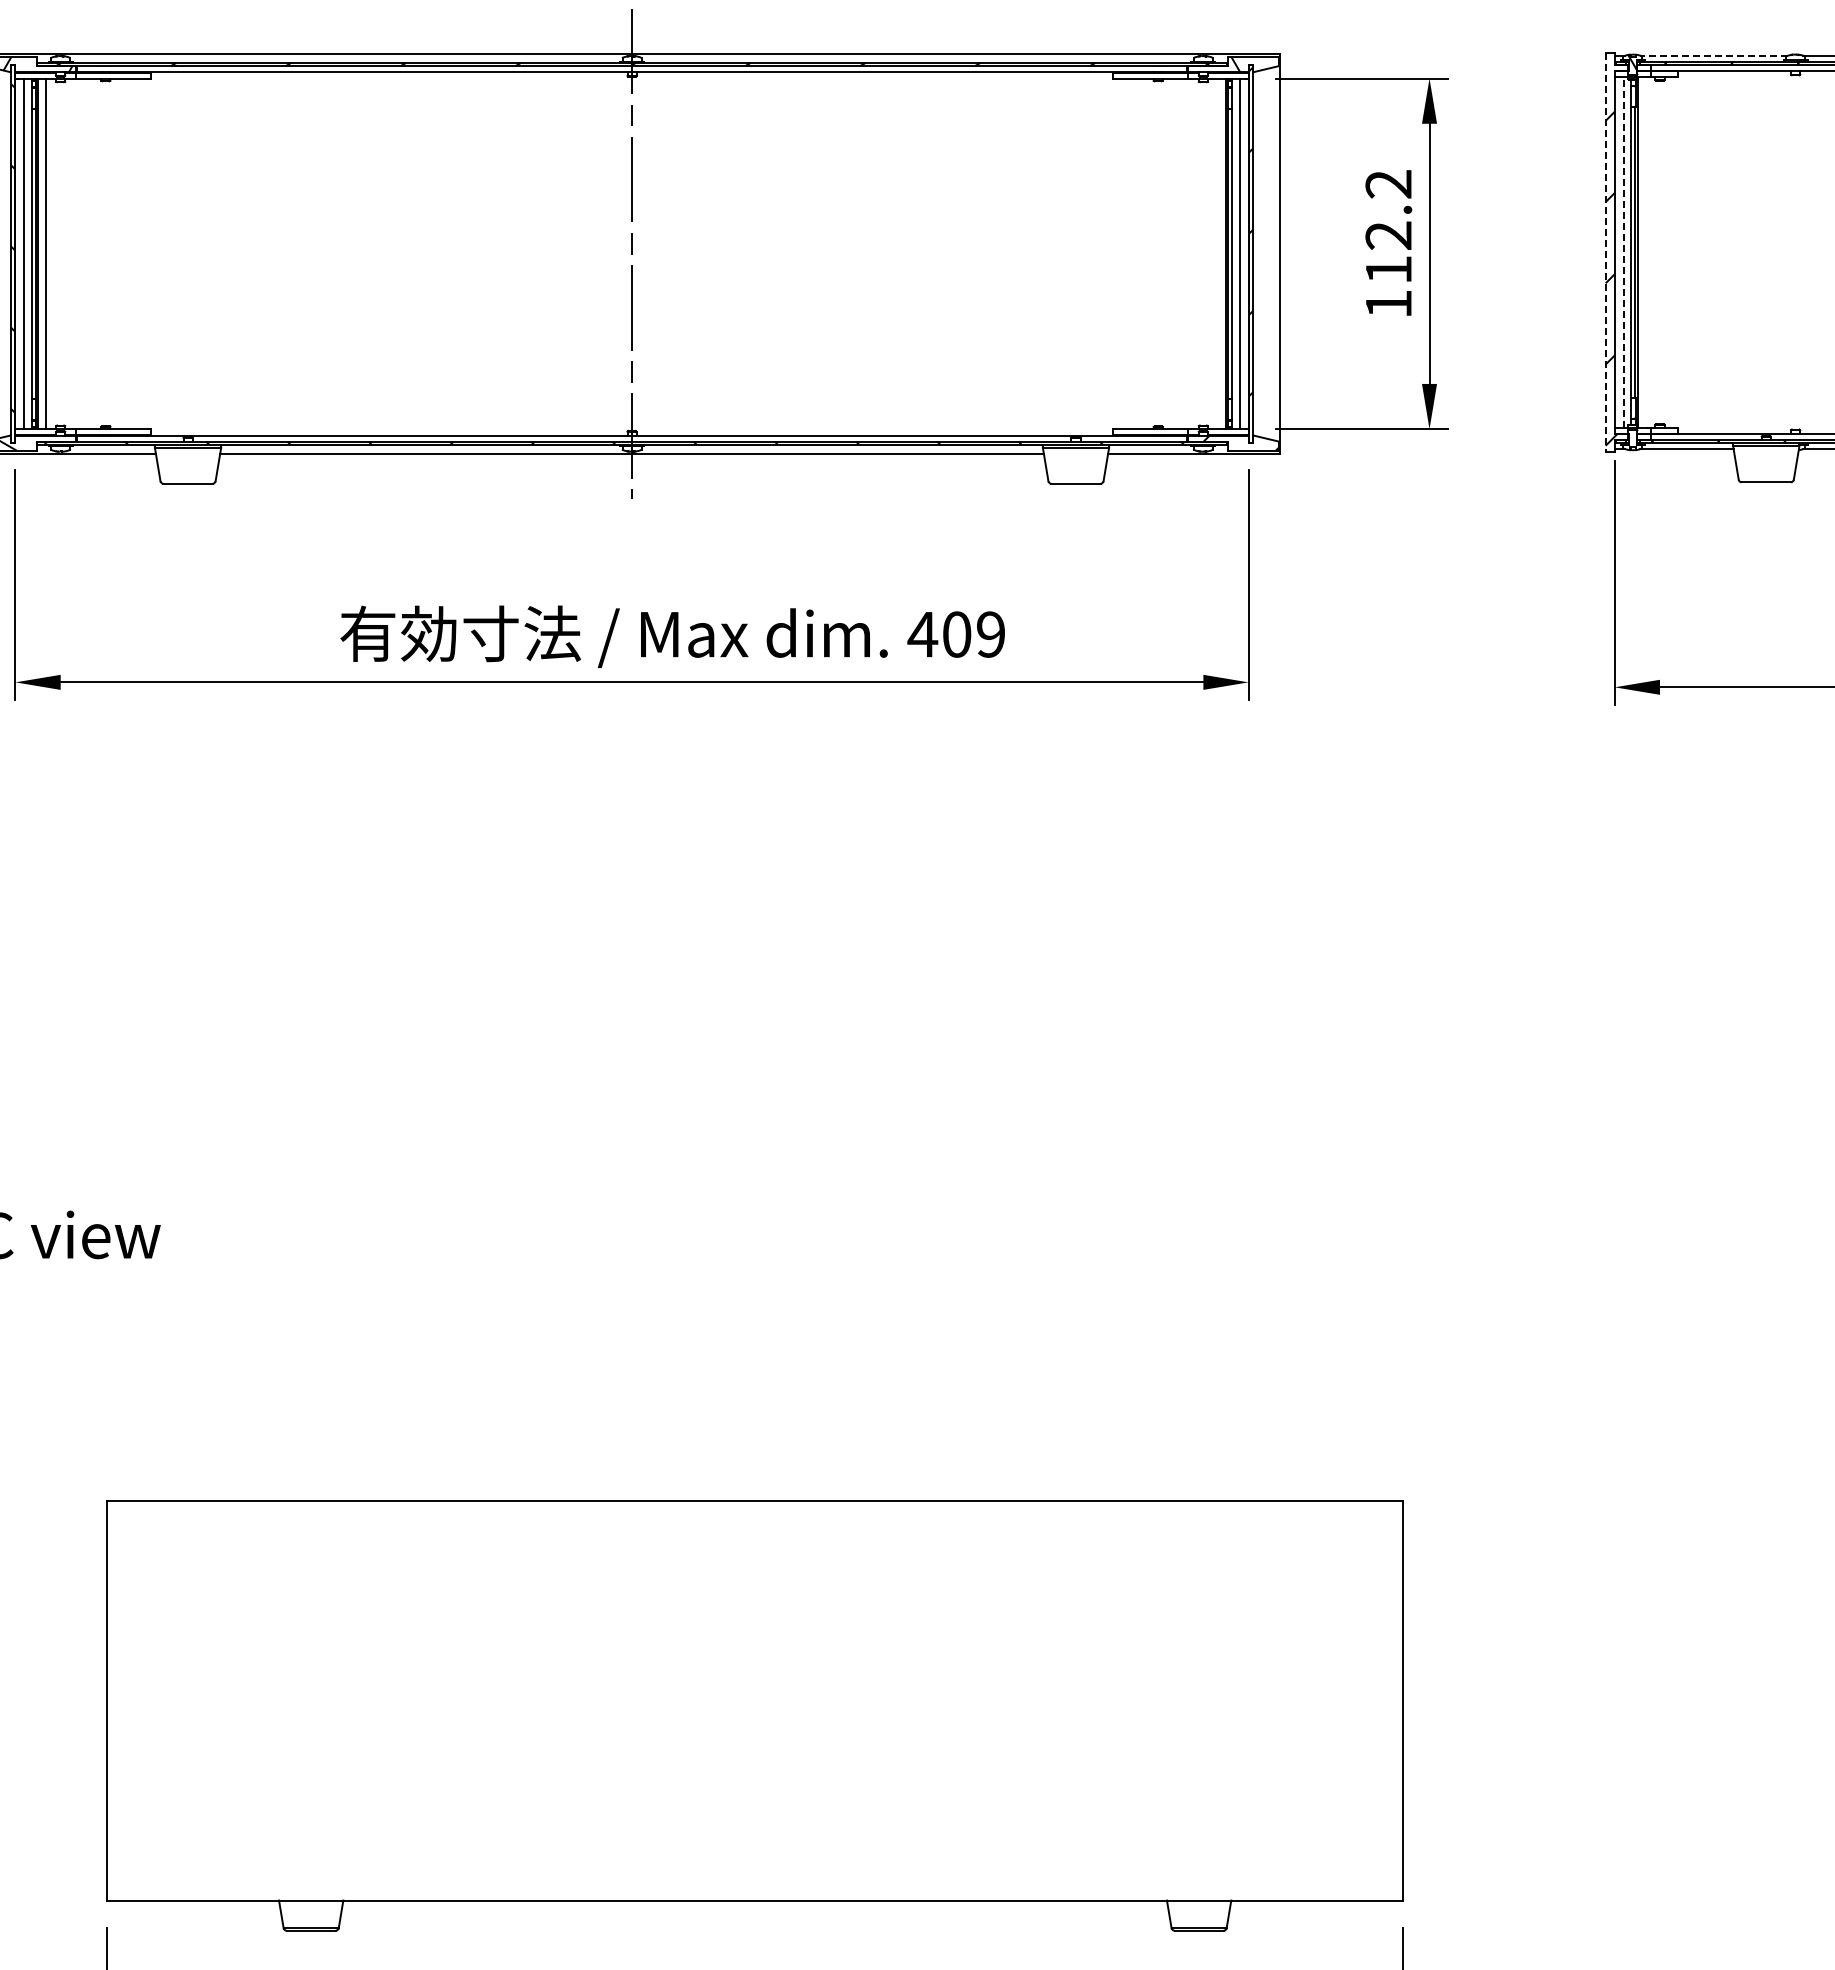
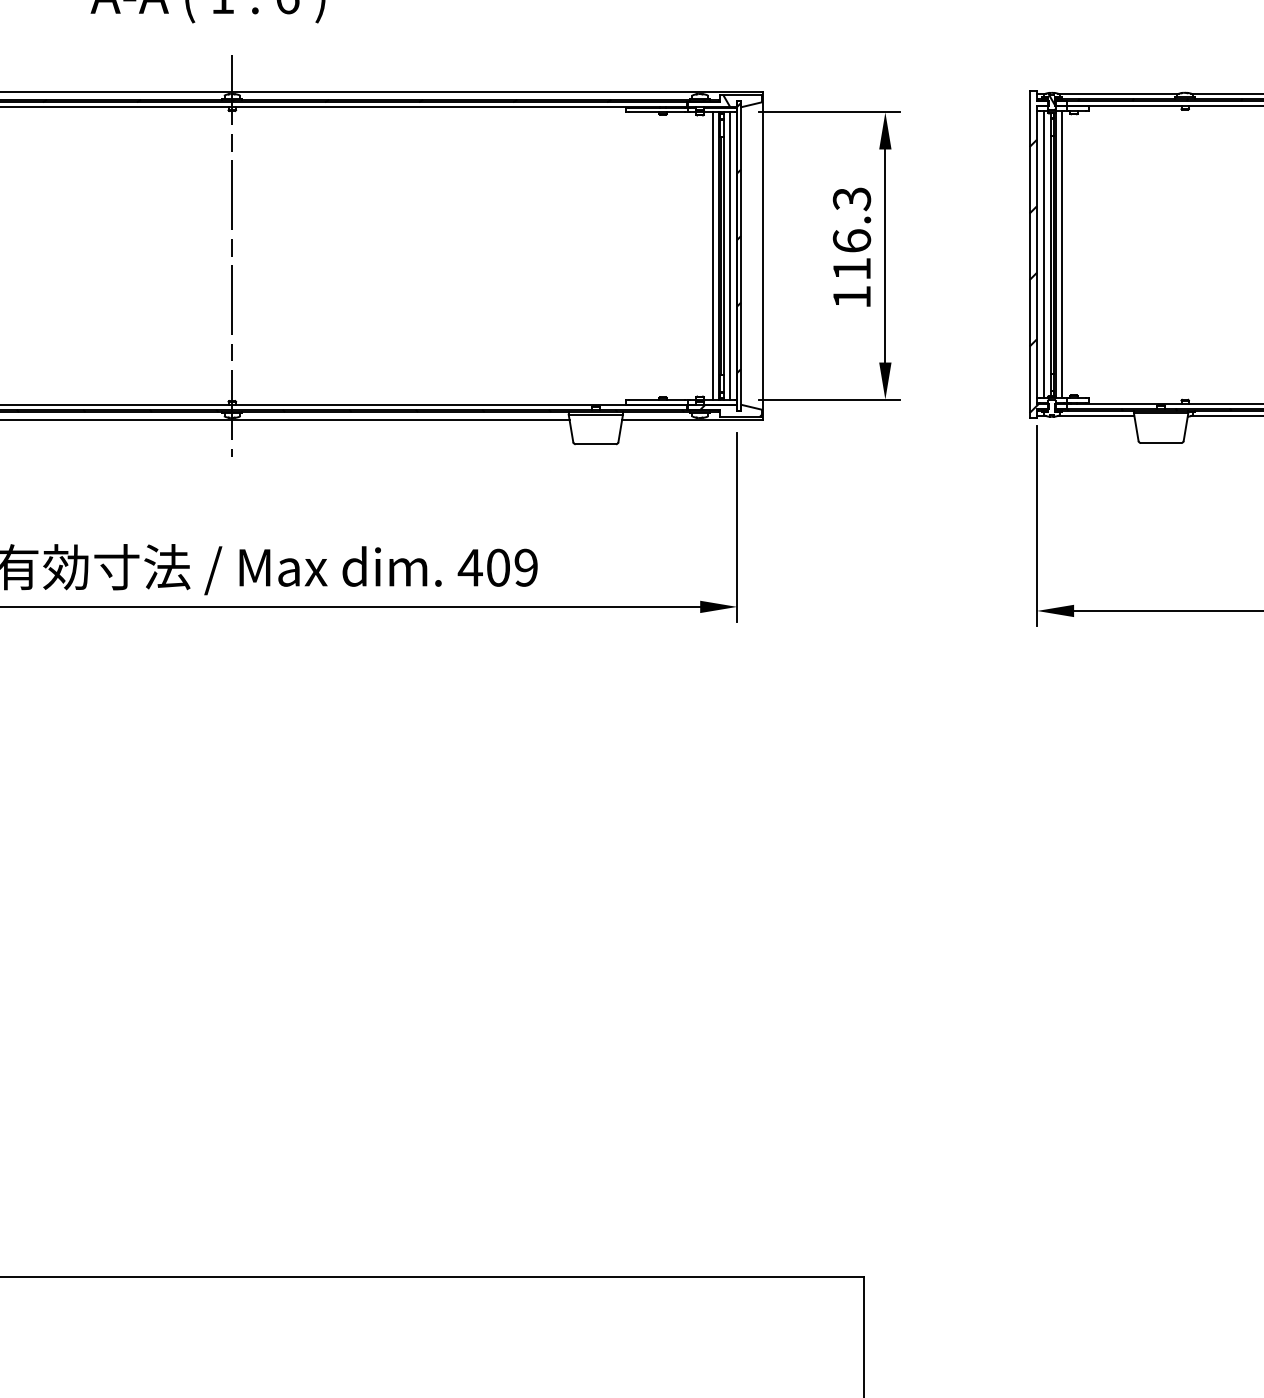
line: (1714, 55) -> (1118, 93), dashed -> solid
text: (1388, 209) -> (851, 219), 112.2 -> 116.3
line: (1623, 251) -> (1044, 254), dashed -> solid
line: (1605, 252) -> (1029, 254), dashed -> solid
line: (1644, 252) -> (1061, 254), added
line: (1218, 253) -> (712, 255), added

